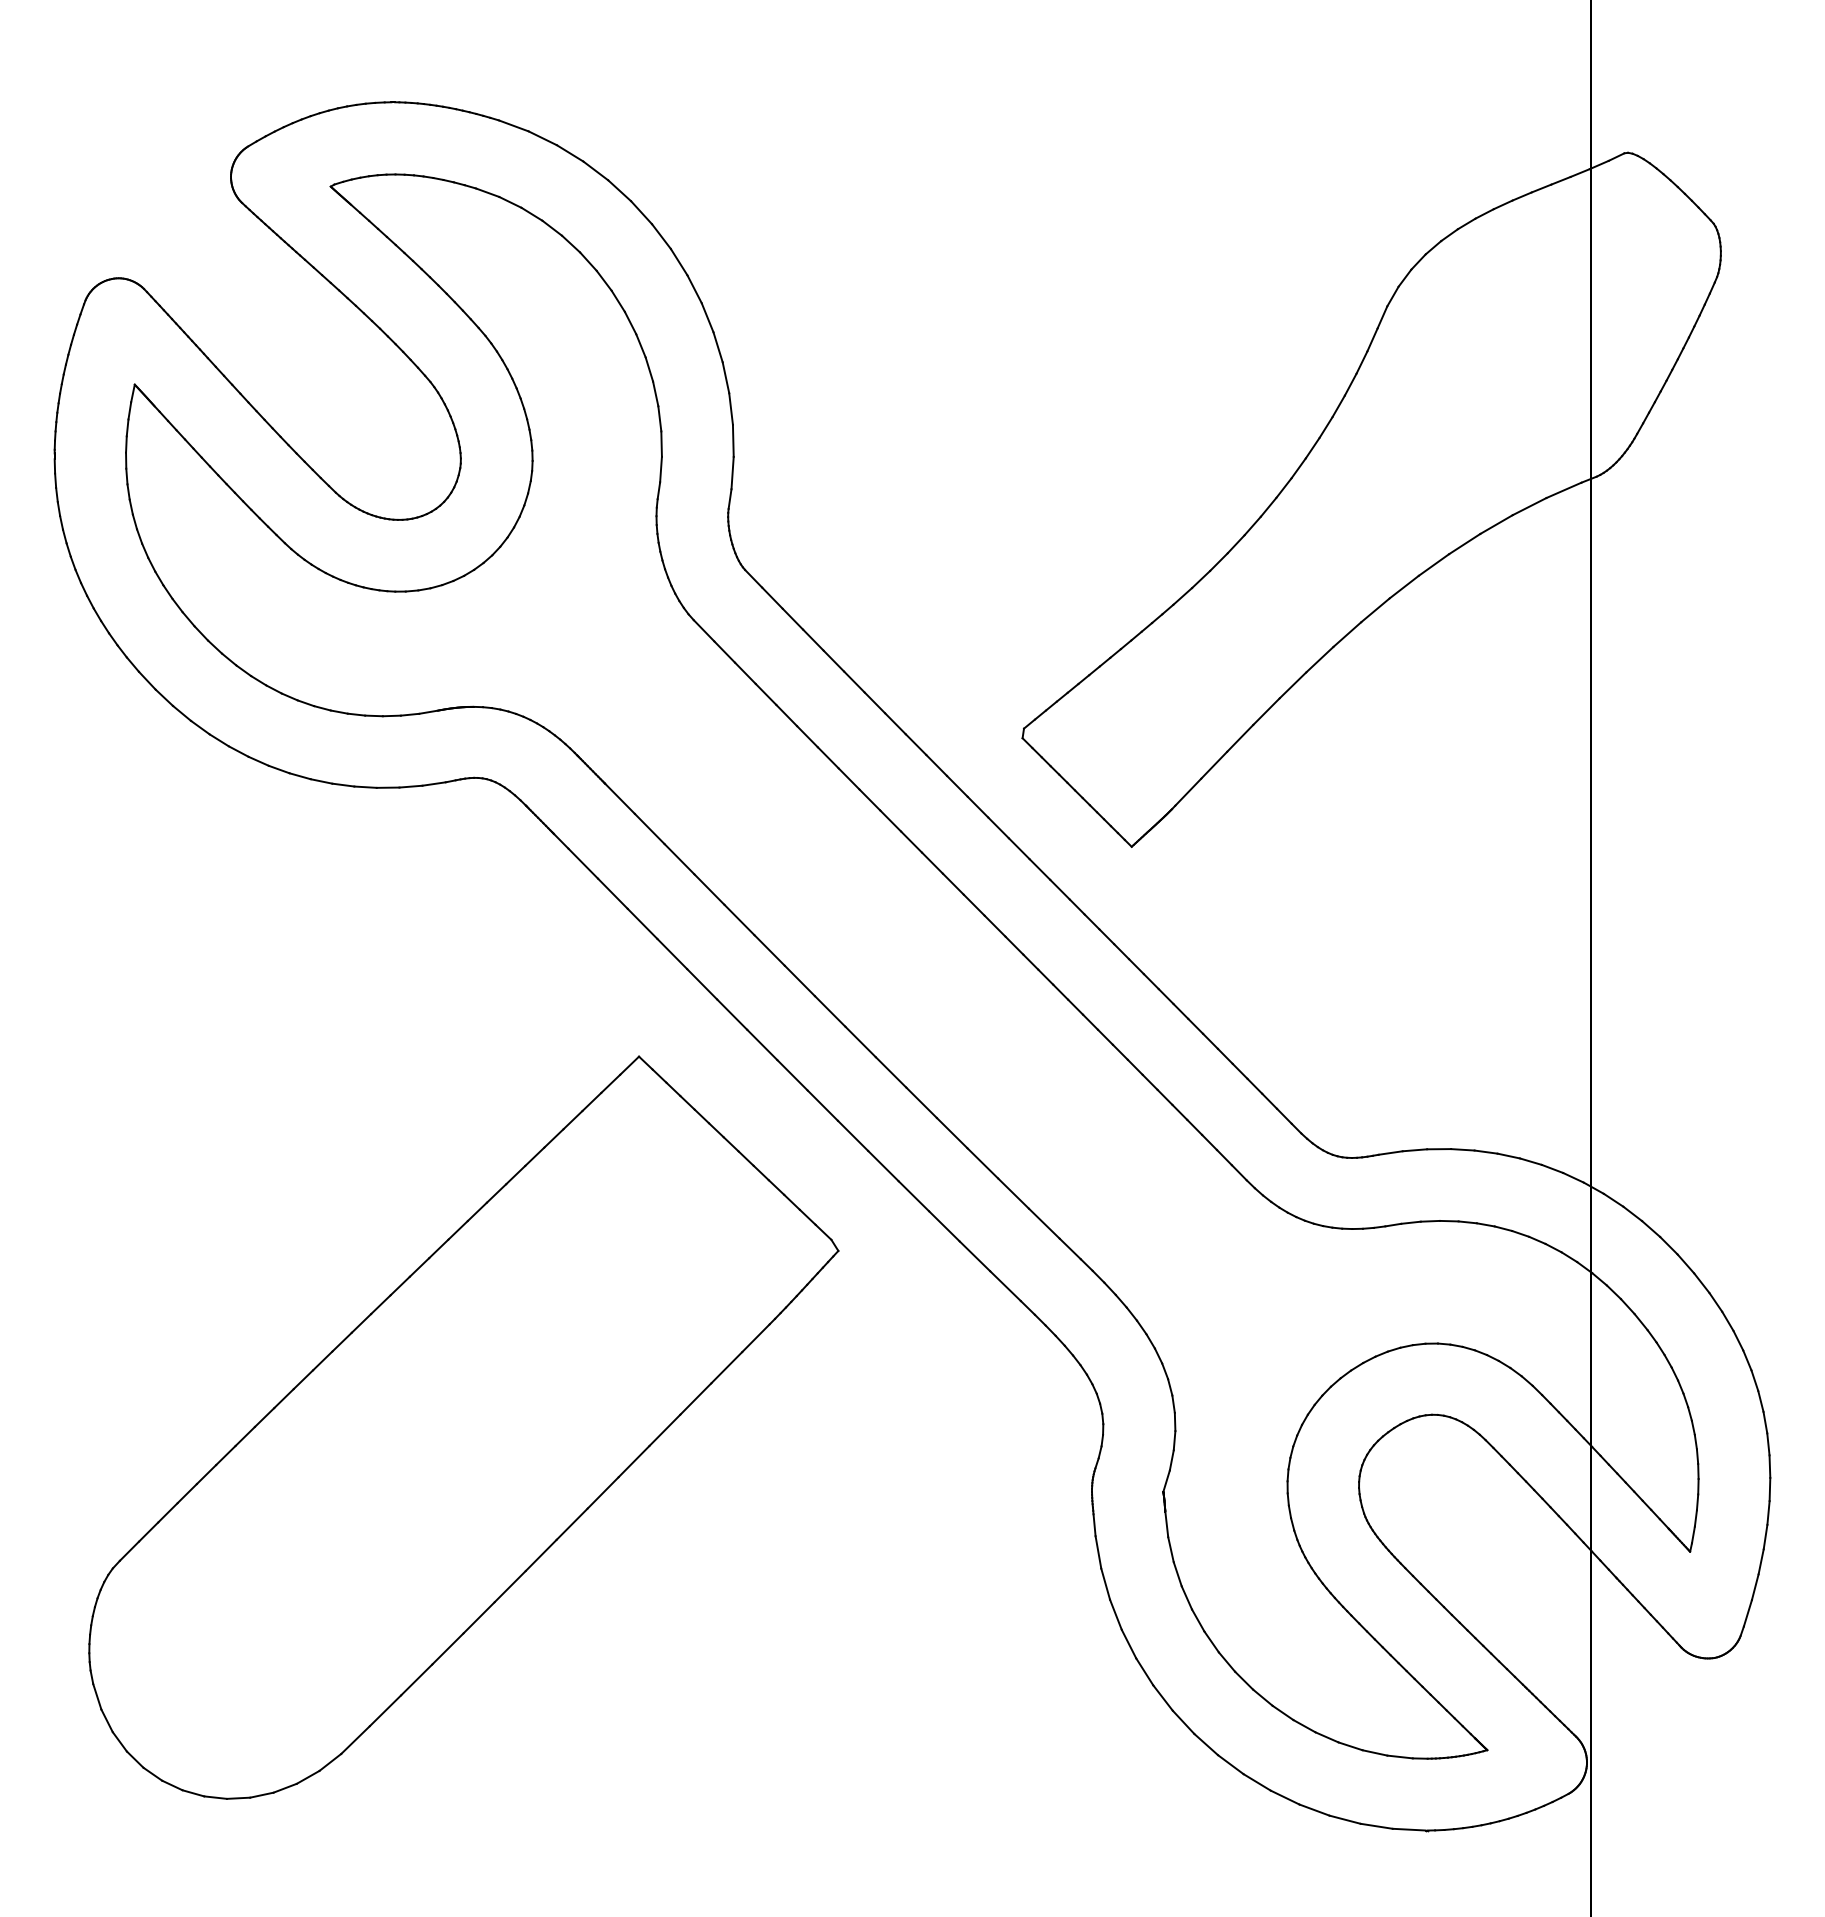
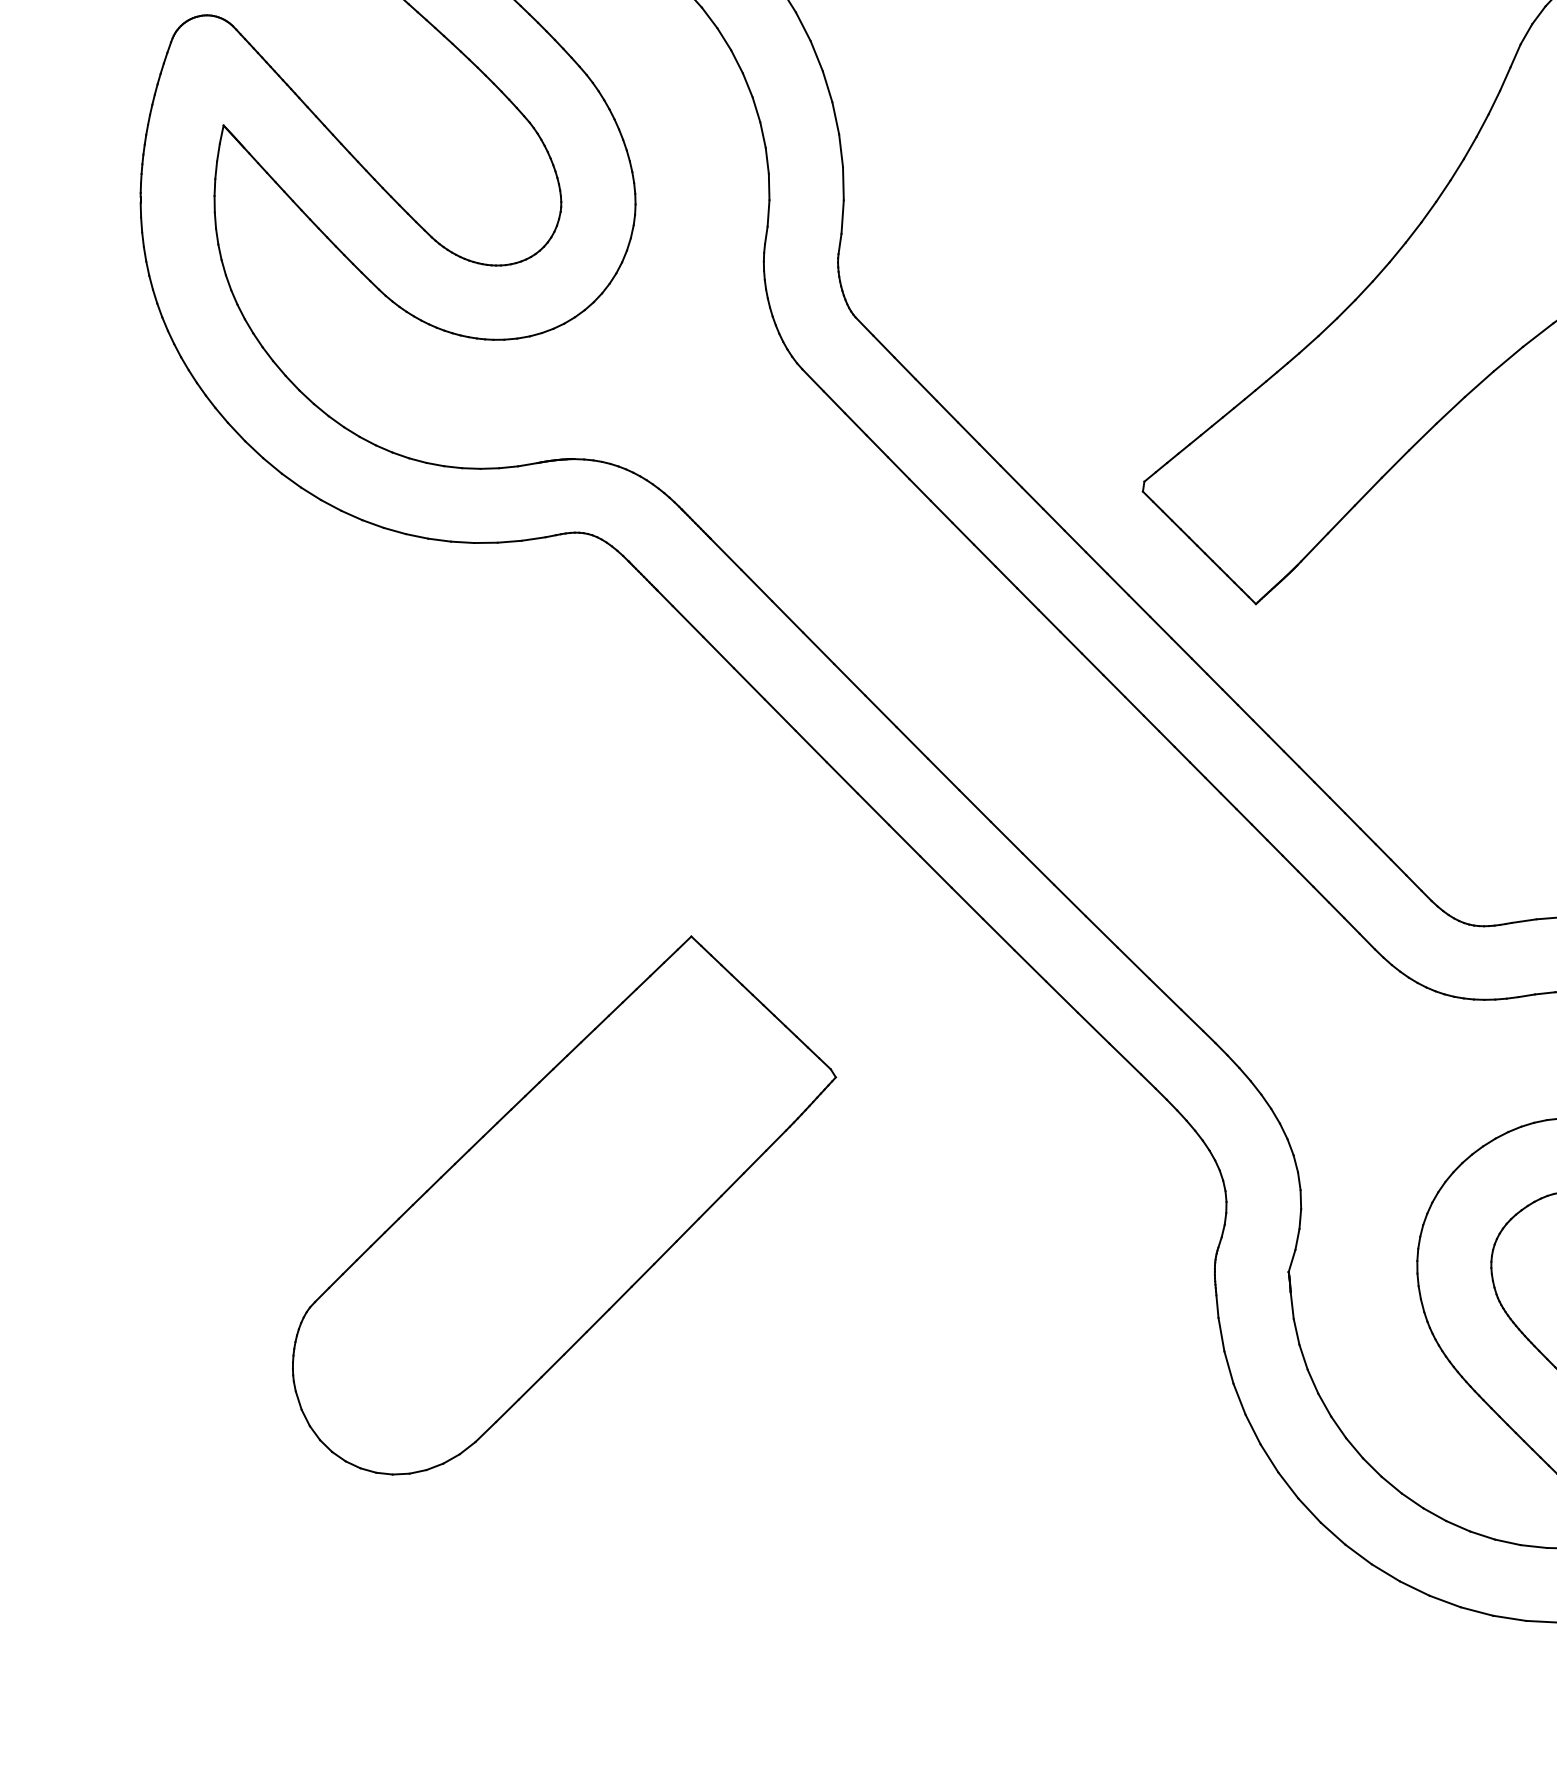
part: (463, 1427) -> (563, 1205), size x0.7

